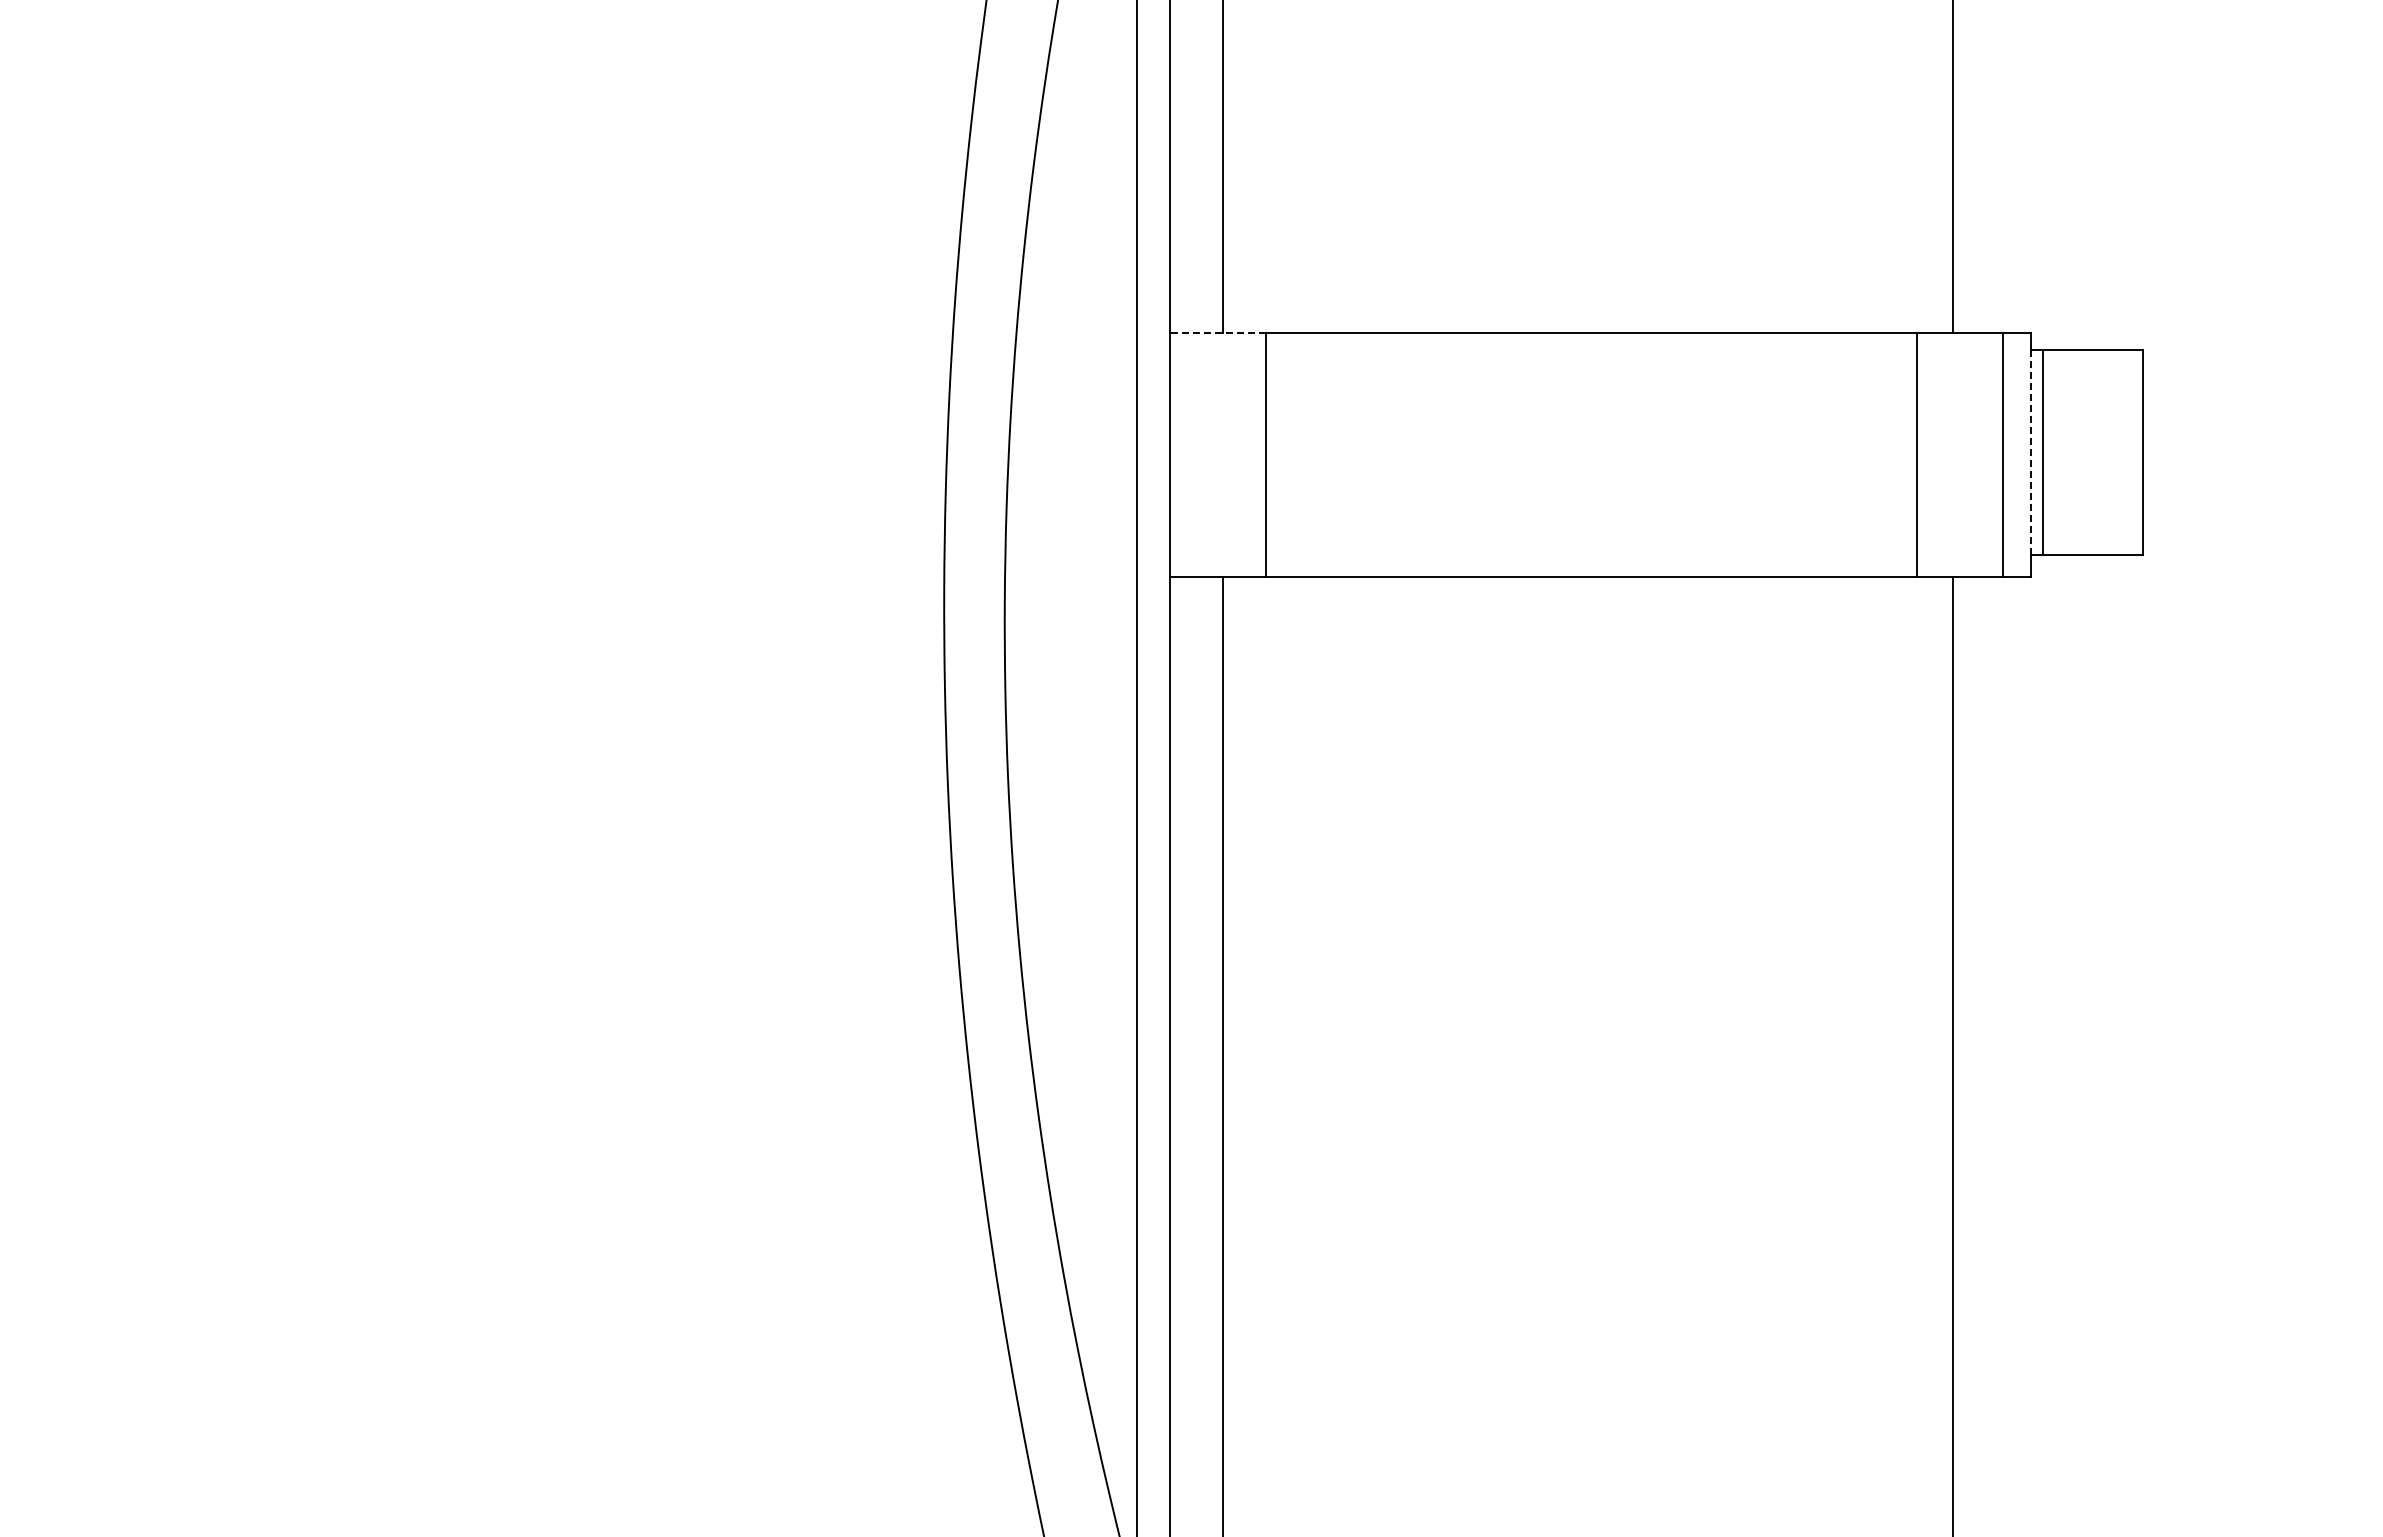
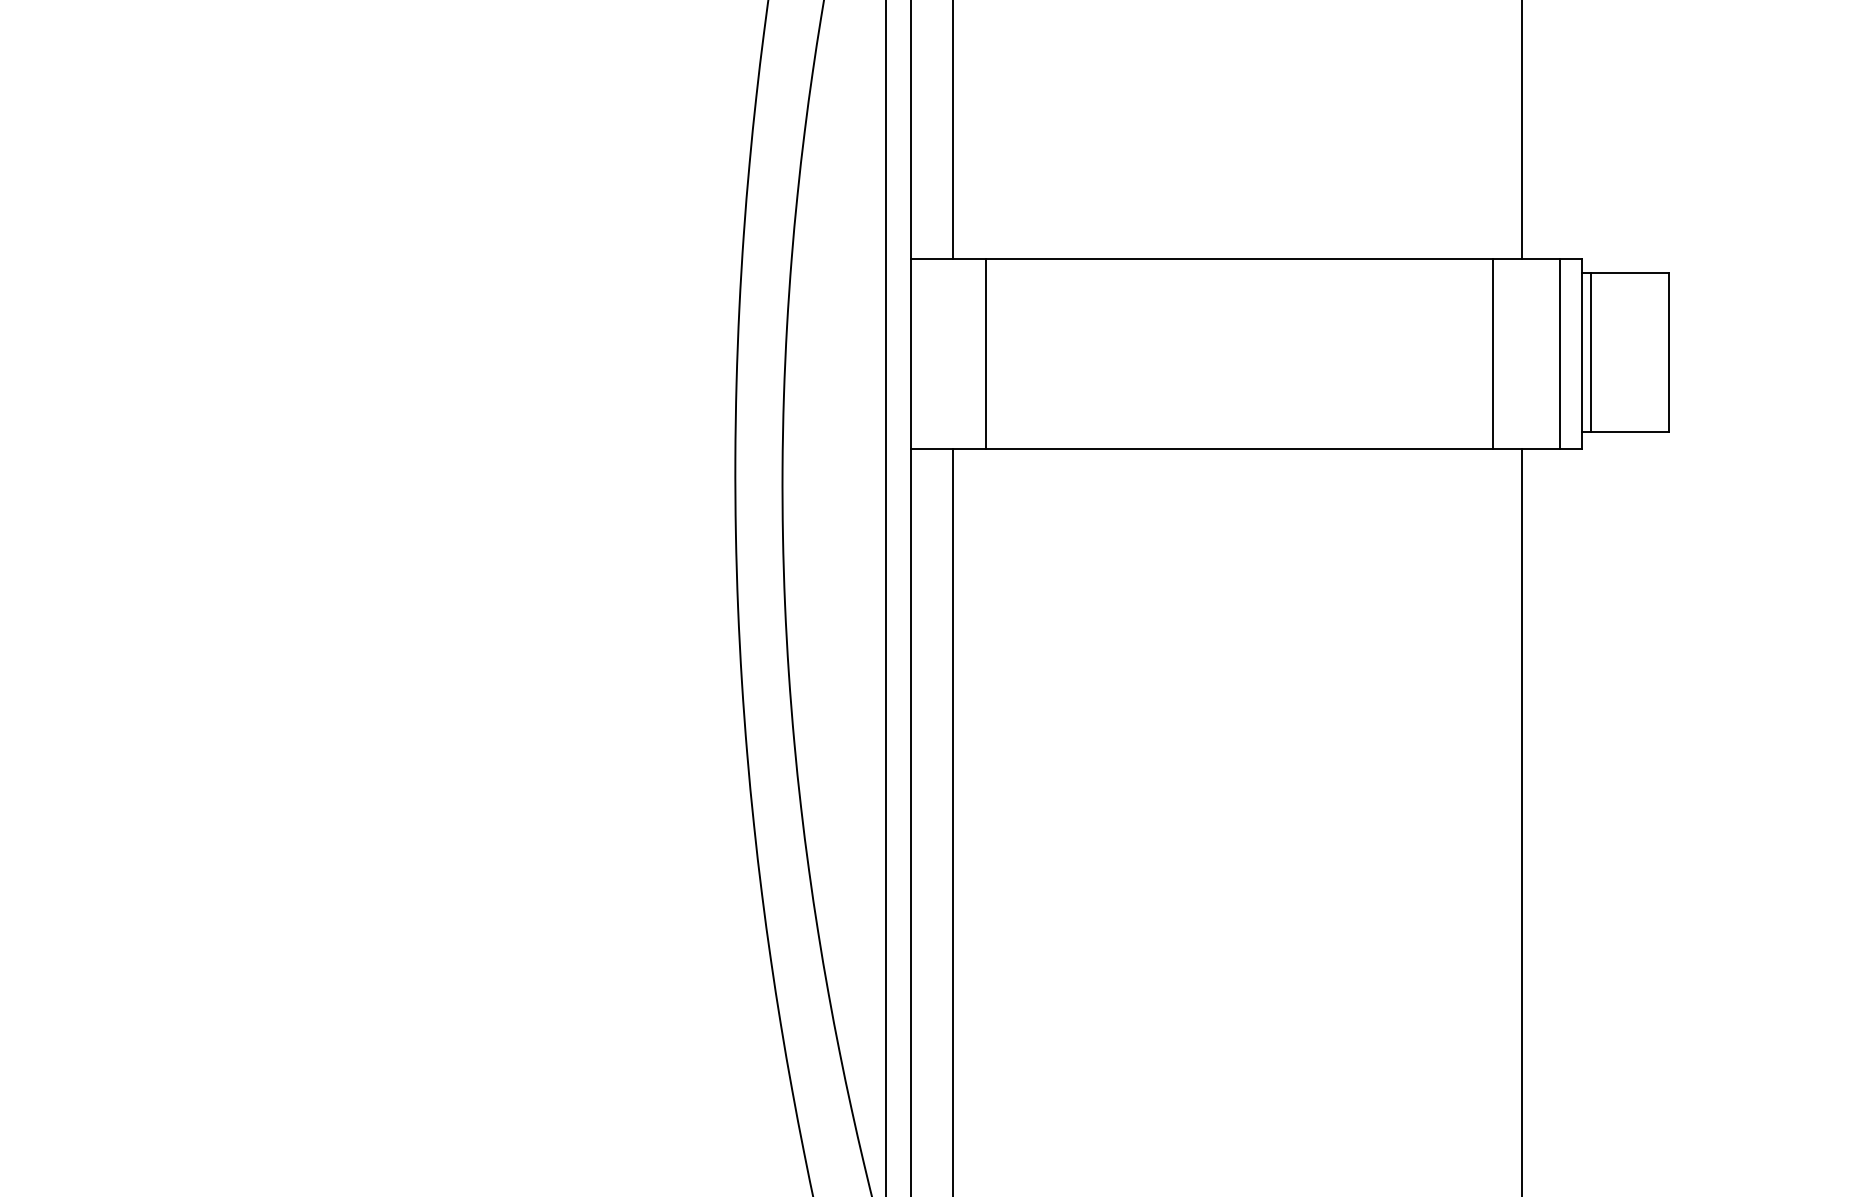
line: (1217, 333) -> (948, 259), dashed -> solid
line: (2030, 452) -> (1581, 352), dashed -> solid

